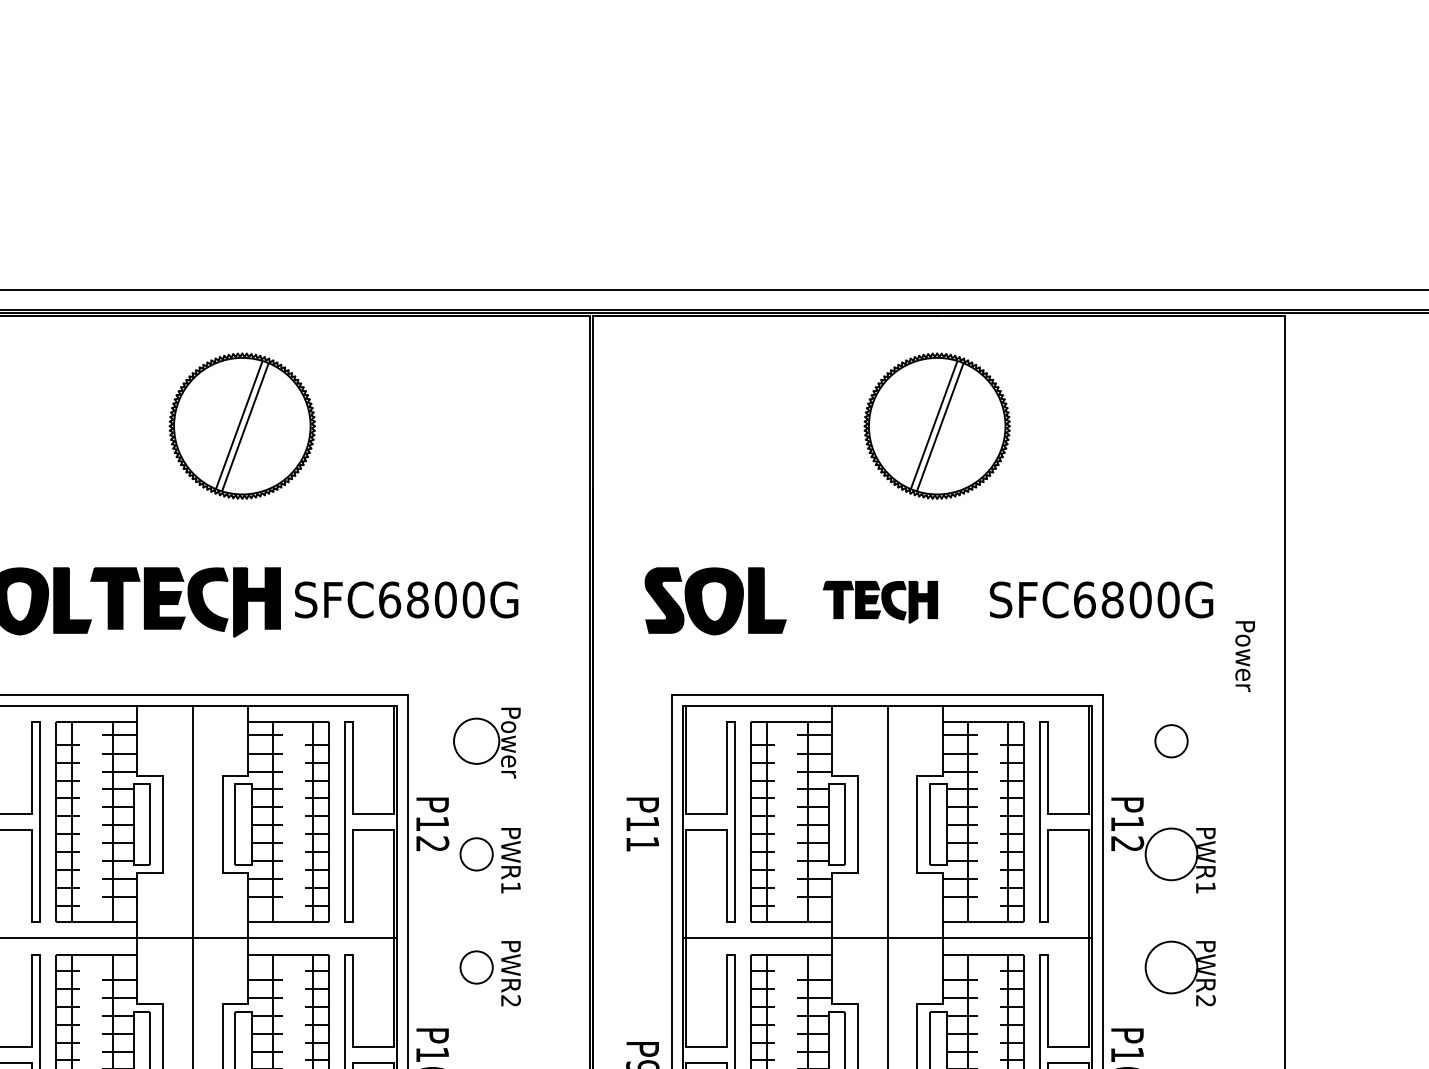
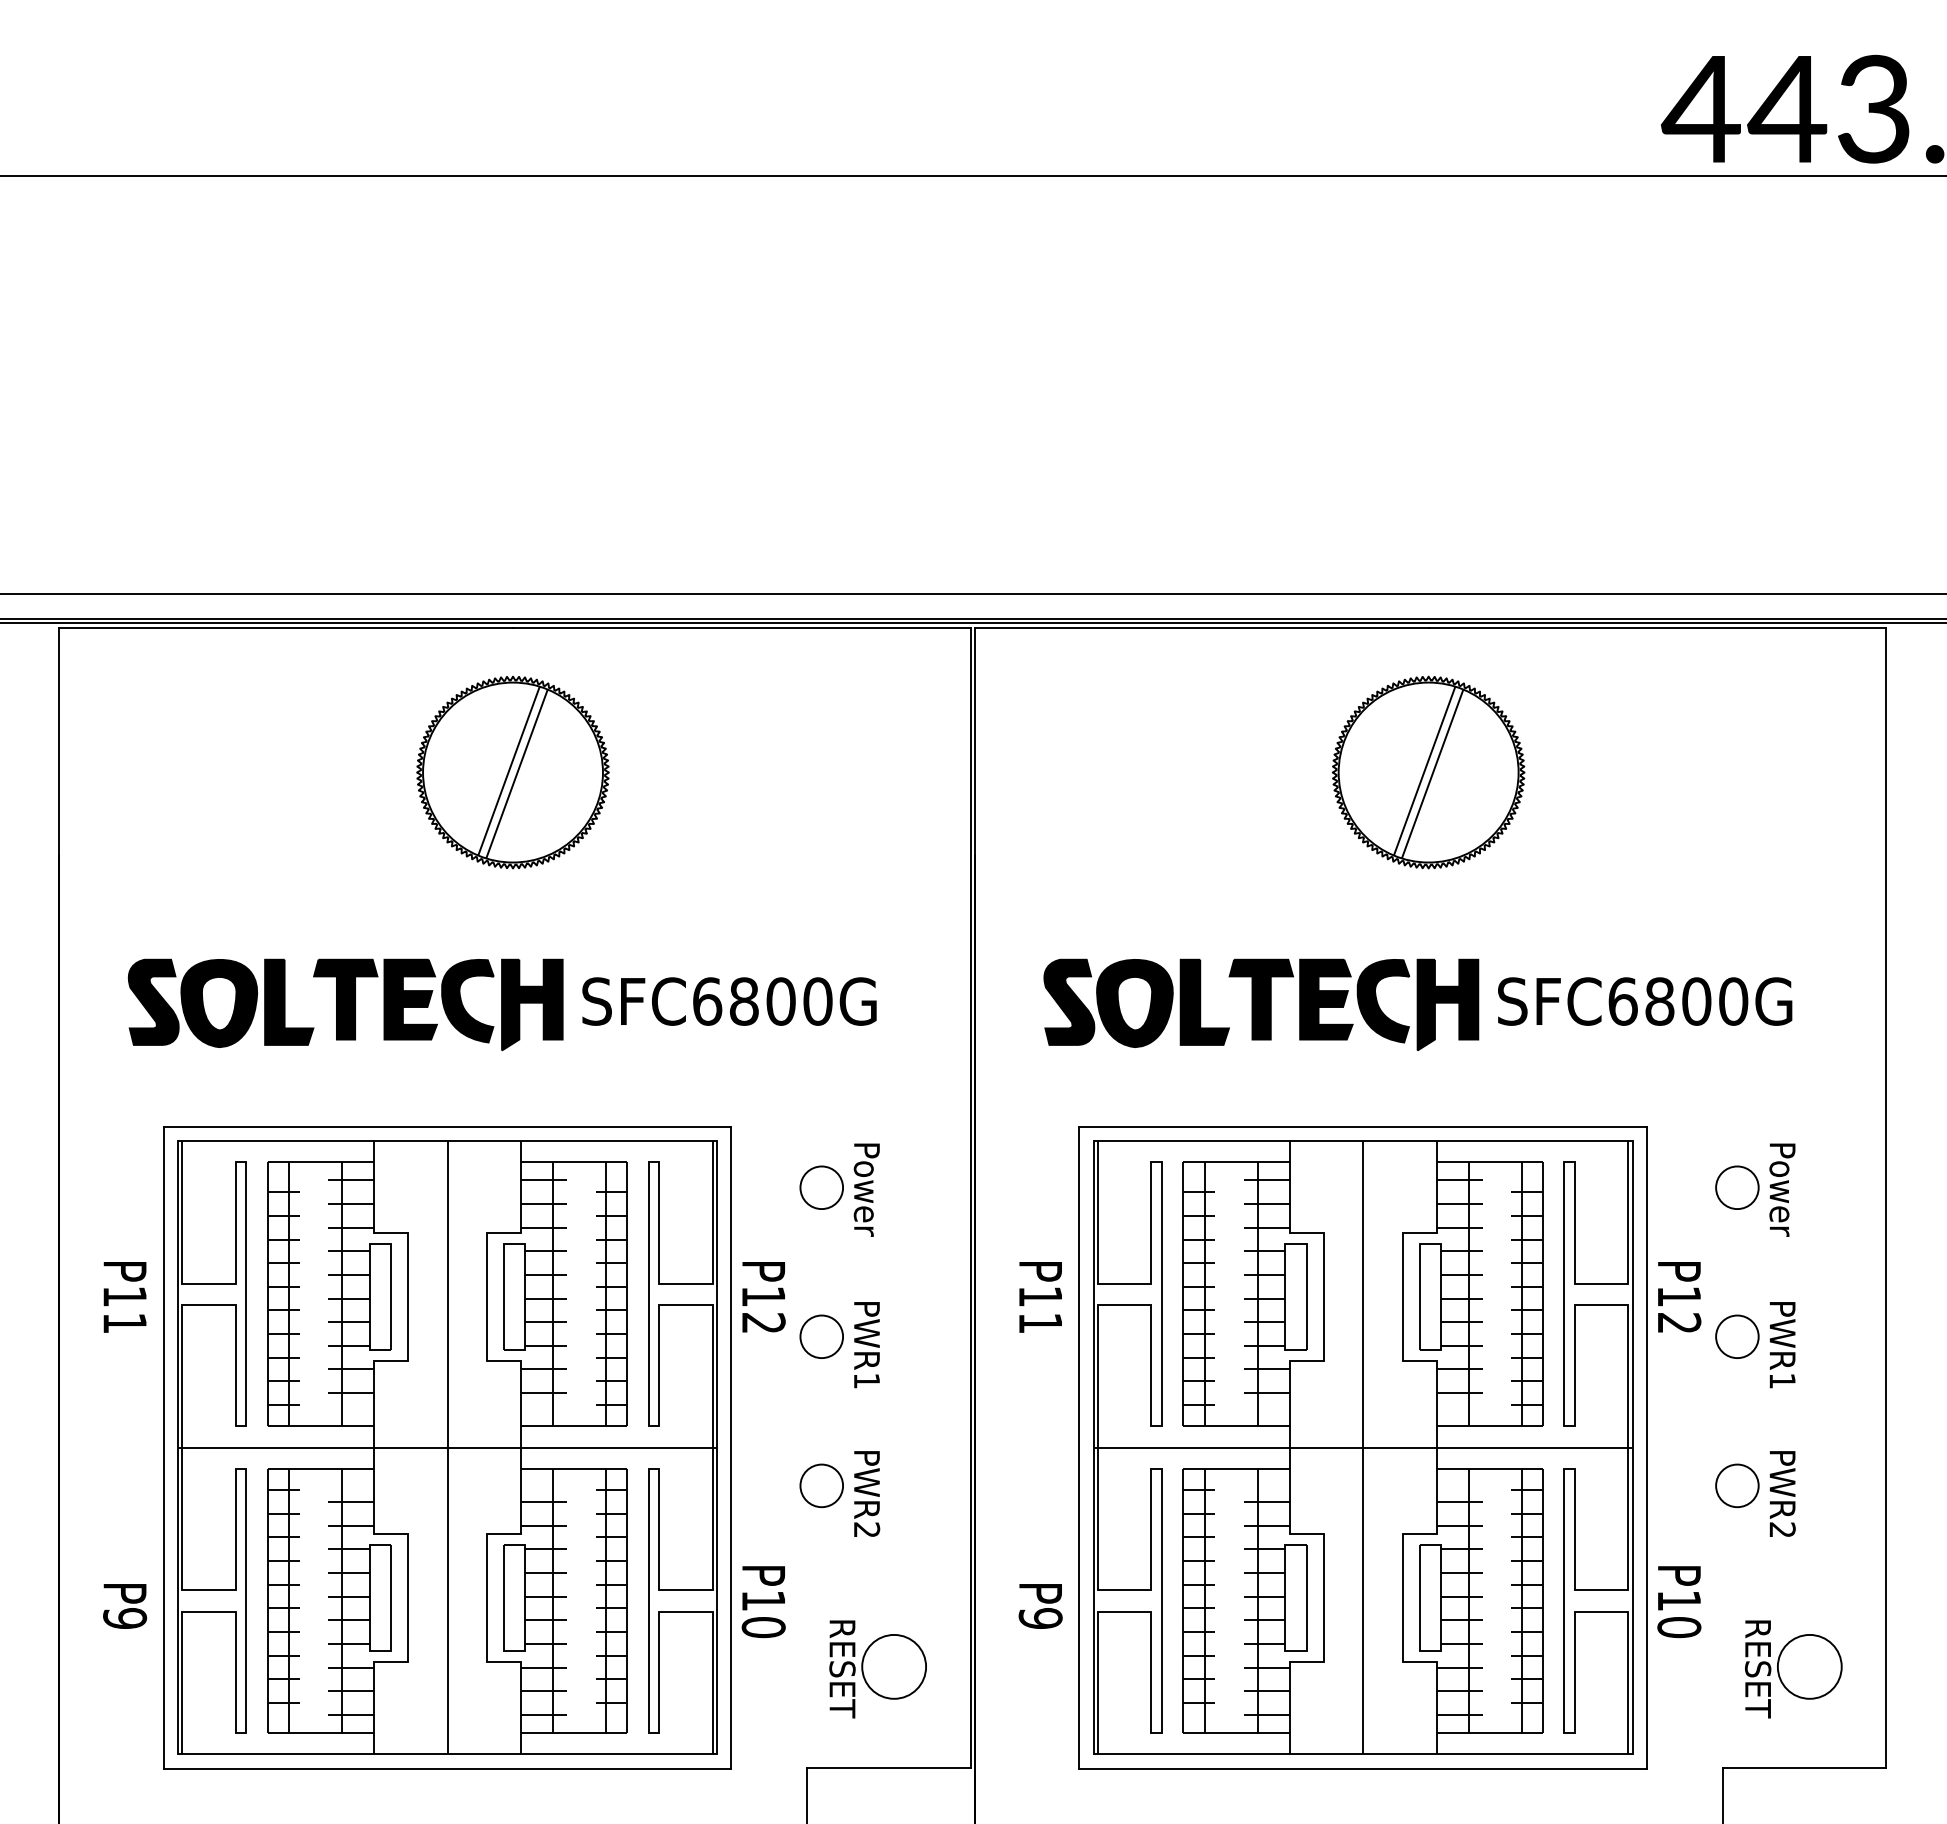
part: (880, 602) -> (1353, 1004), size x1.67
text: (1245, 656) -> (1782, 1189), moved
circle: (476, 741) -> (821, 1187), size x0.71
circle: (1171, 854) -> (1737, 1336), size x0.62
circle: (1171, 967) -> (1737, 1485), size x0.62

